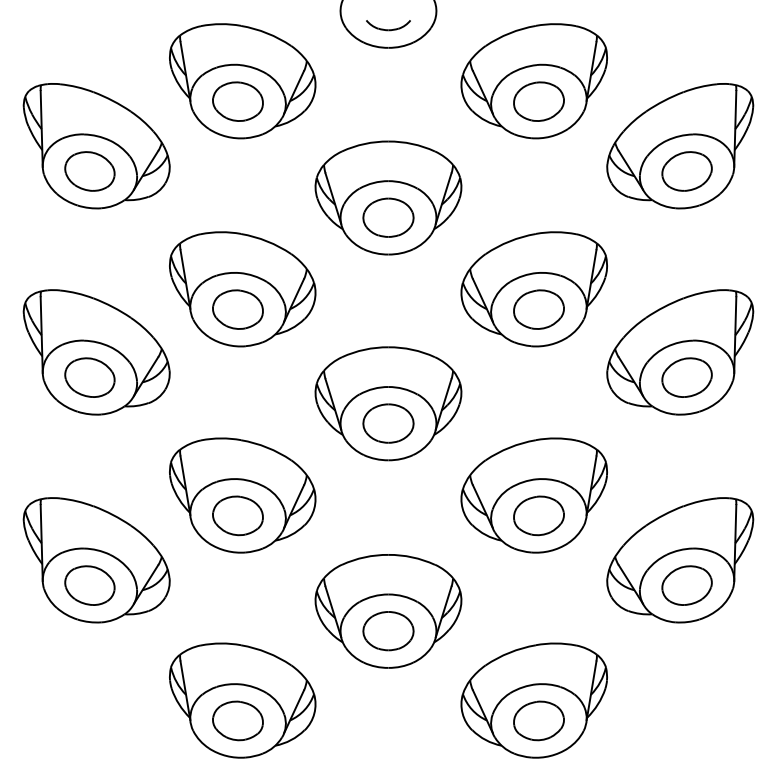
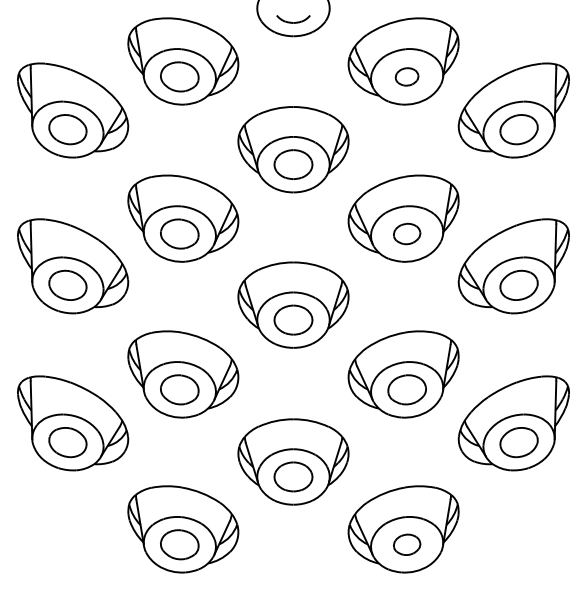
part: (538, 101) -> (406, 76), size x0.6
part: (538, 308) -> (406, 233), size x0.7
part: (538, 720) -> (406, 544), size x0.7

